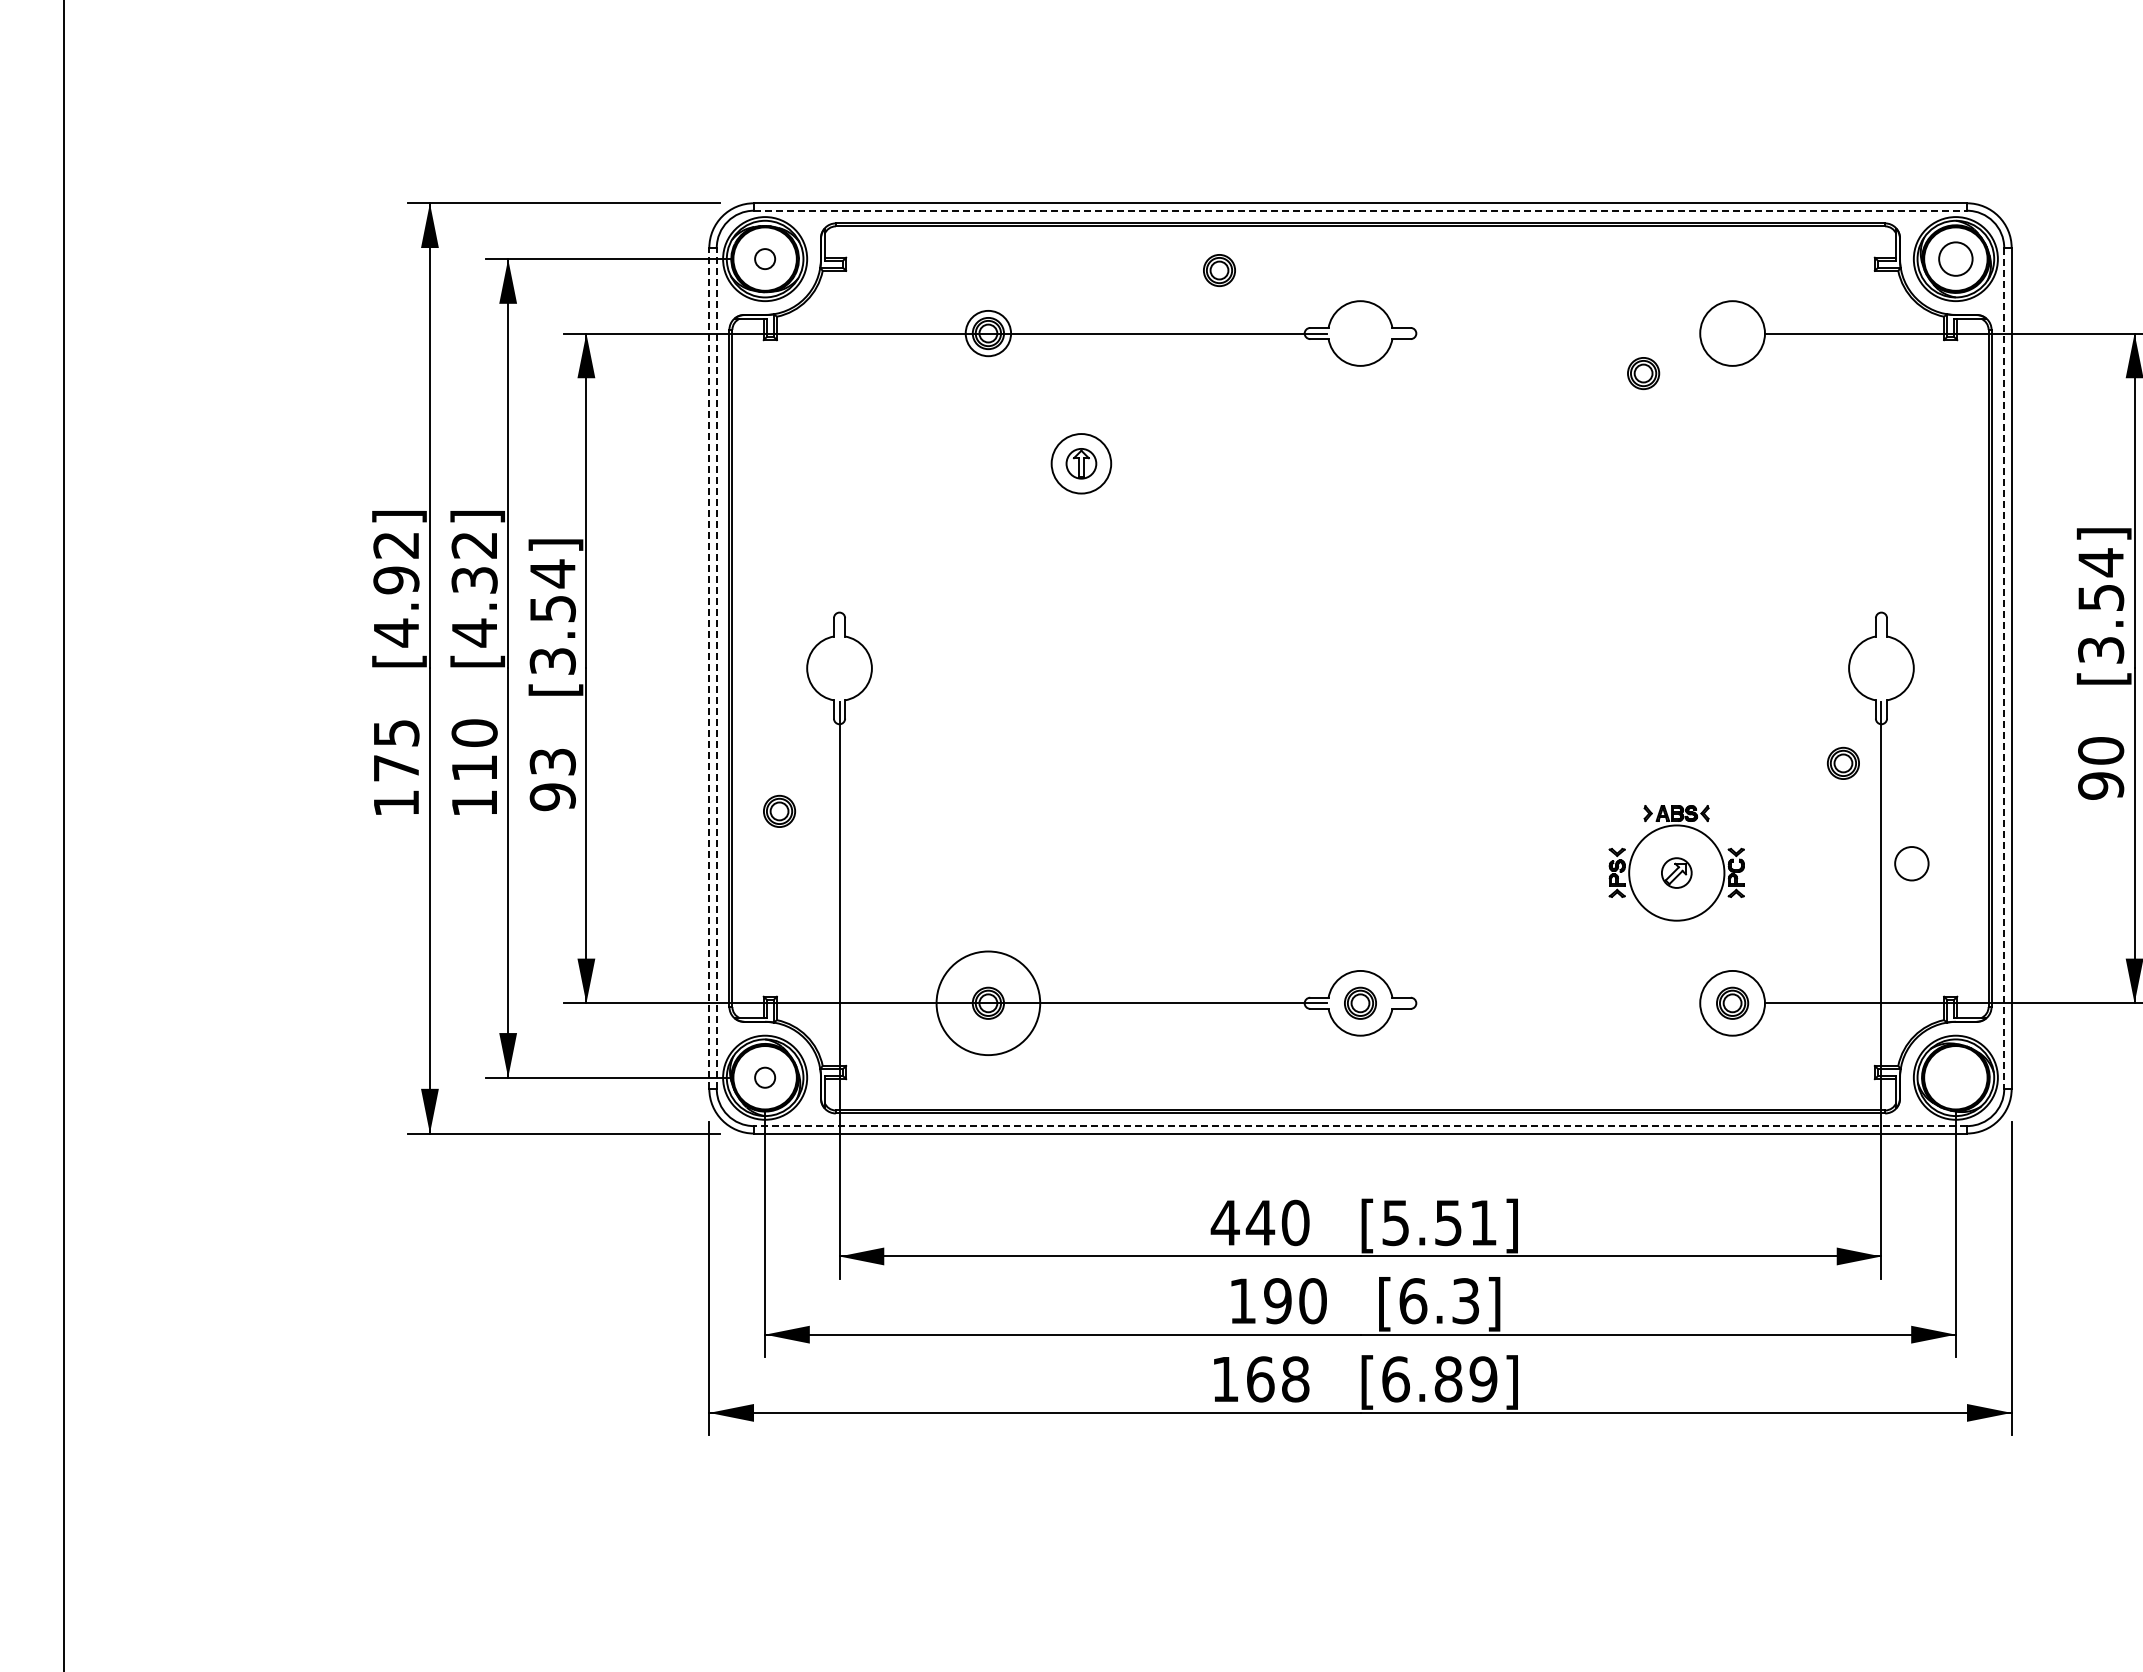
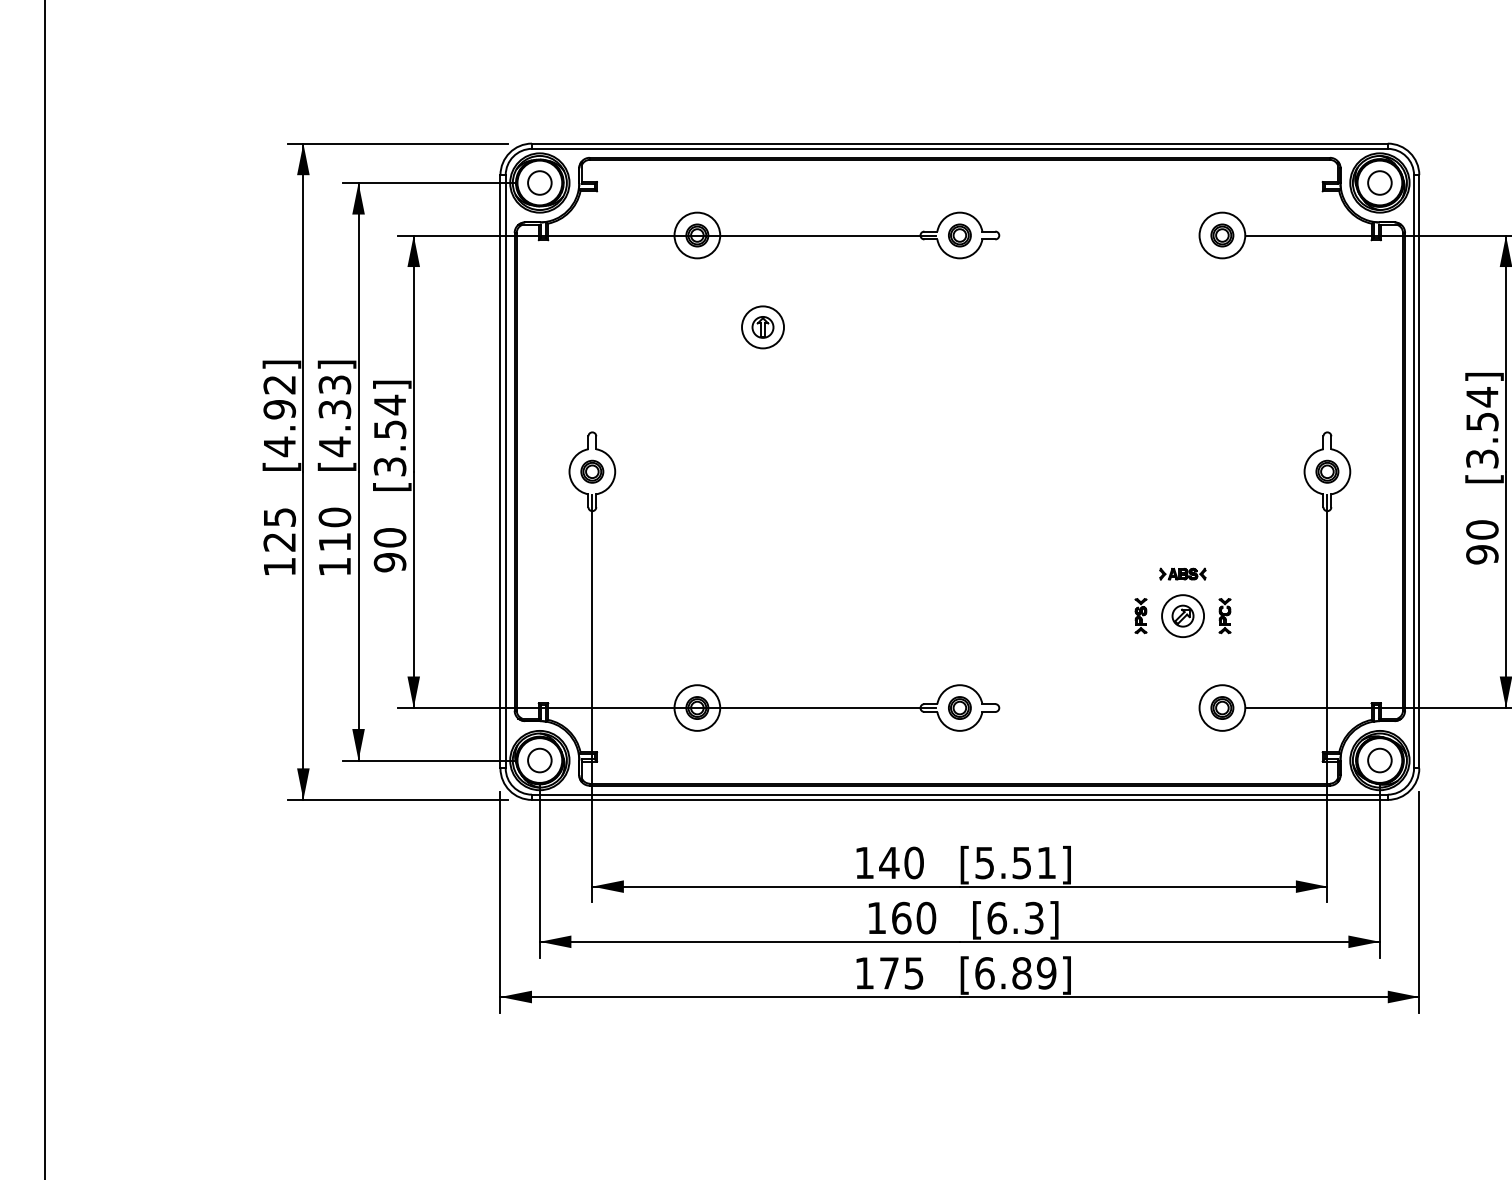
line: (1360, 210) -> (959, 148), dashed -> solid
circle: (764, 258) -> (539, 182), size x1.67
part: (1219, 270) -> (959, 235), moved
circle: (988, 333) -> (697, 235), size x1.43
part: (1643, 373) -> (1222, 235), moved
text: (474, 545) -> (334, 385), [4.32] -> [4.33]
line: (709, 667) -> (500, 471), dashed -> solid
line: (716, 667) -> (505, 471), dashed -> solid
line: (2004, 668) -> (1414, 471), dashed -> solid
text: (552, 761) -> (389, 537), 93 -> 90
part: (1843, 762) -> (1327, 471), moved
text: (395, 768) -> (279, 542), 175 -> 125
part: (779, 810) -> (592, 471), moved
circle: (1911, 863) -> (1379, 760), moved
circle: (1676, 872) -> (1182, 615), size x0.62
circle: (988, 1002) -> (697, 707), size x0.62
circle: (764, 1077) -> (539, 760), size x1.67
line: (1360, 1126) -> (959, 794), dashed -> solid
text: (1224, 1222) -> (863, 862), 440 -> 140
text: (1278, 1301) -> (902, 918), 190 -> 160
text: (1278, 1379) -> (902, 973), 168 -> 175

